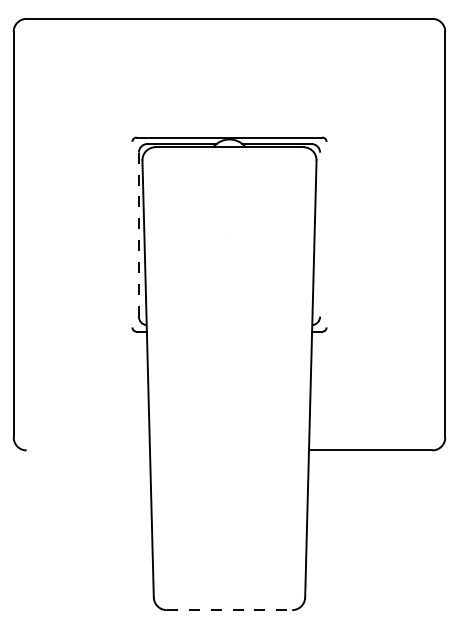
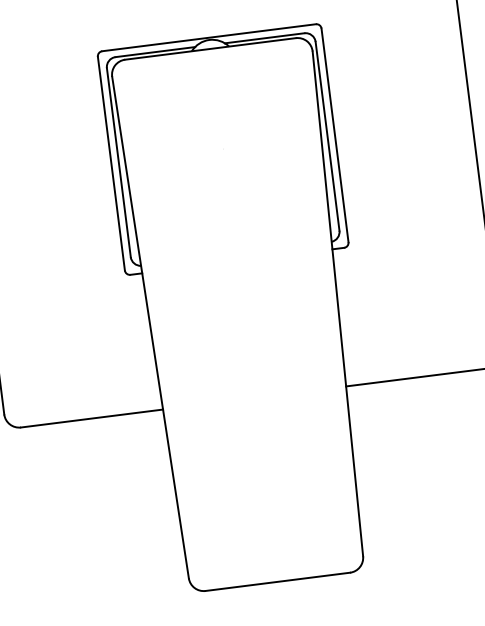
line: (132, 234) -> (111, 163), added
line: (138, 234) -> (118, 162), dashed -> solid
line: (320, 234) -> (327, 136), added
line: (326, 234) -> (334, 135), added
line: (87, 450) -> (91, 418), added
line: (229, 610) -> (277, 582), dashed -> solid

